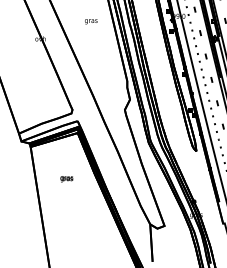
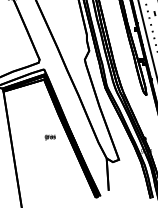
text: (66, 179) -> (49, 137), moved

